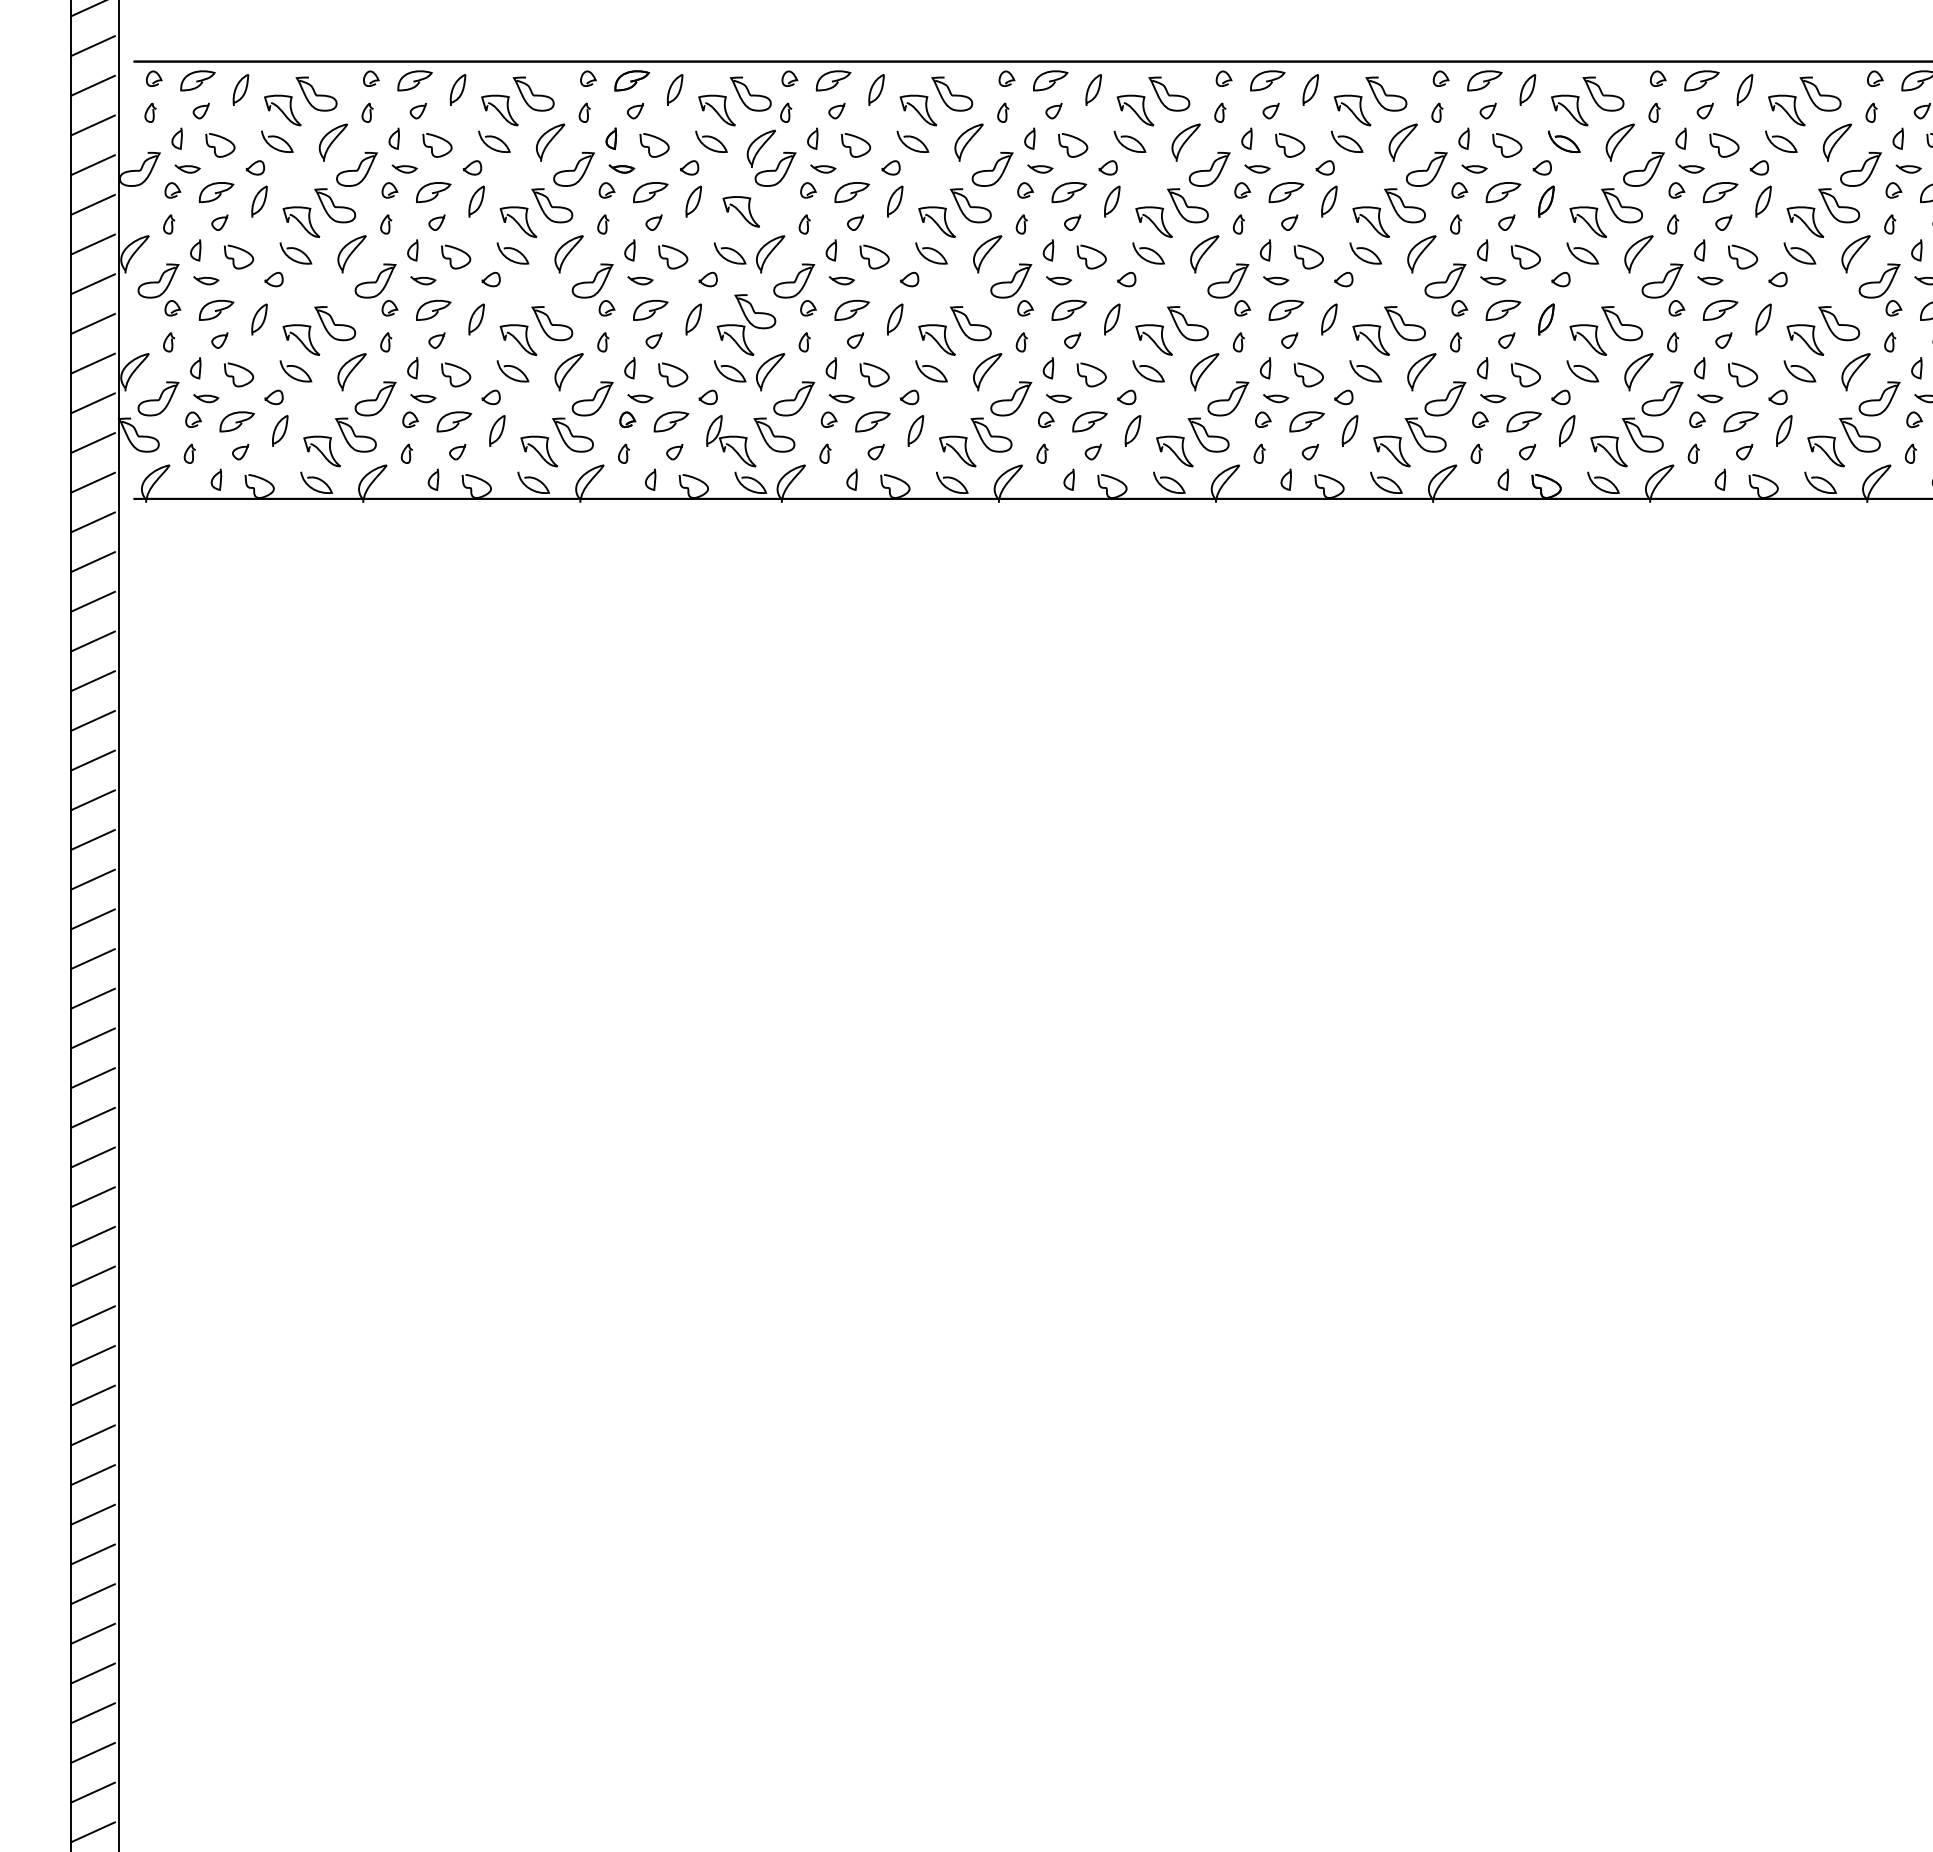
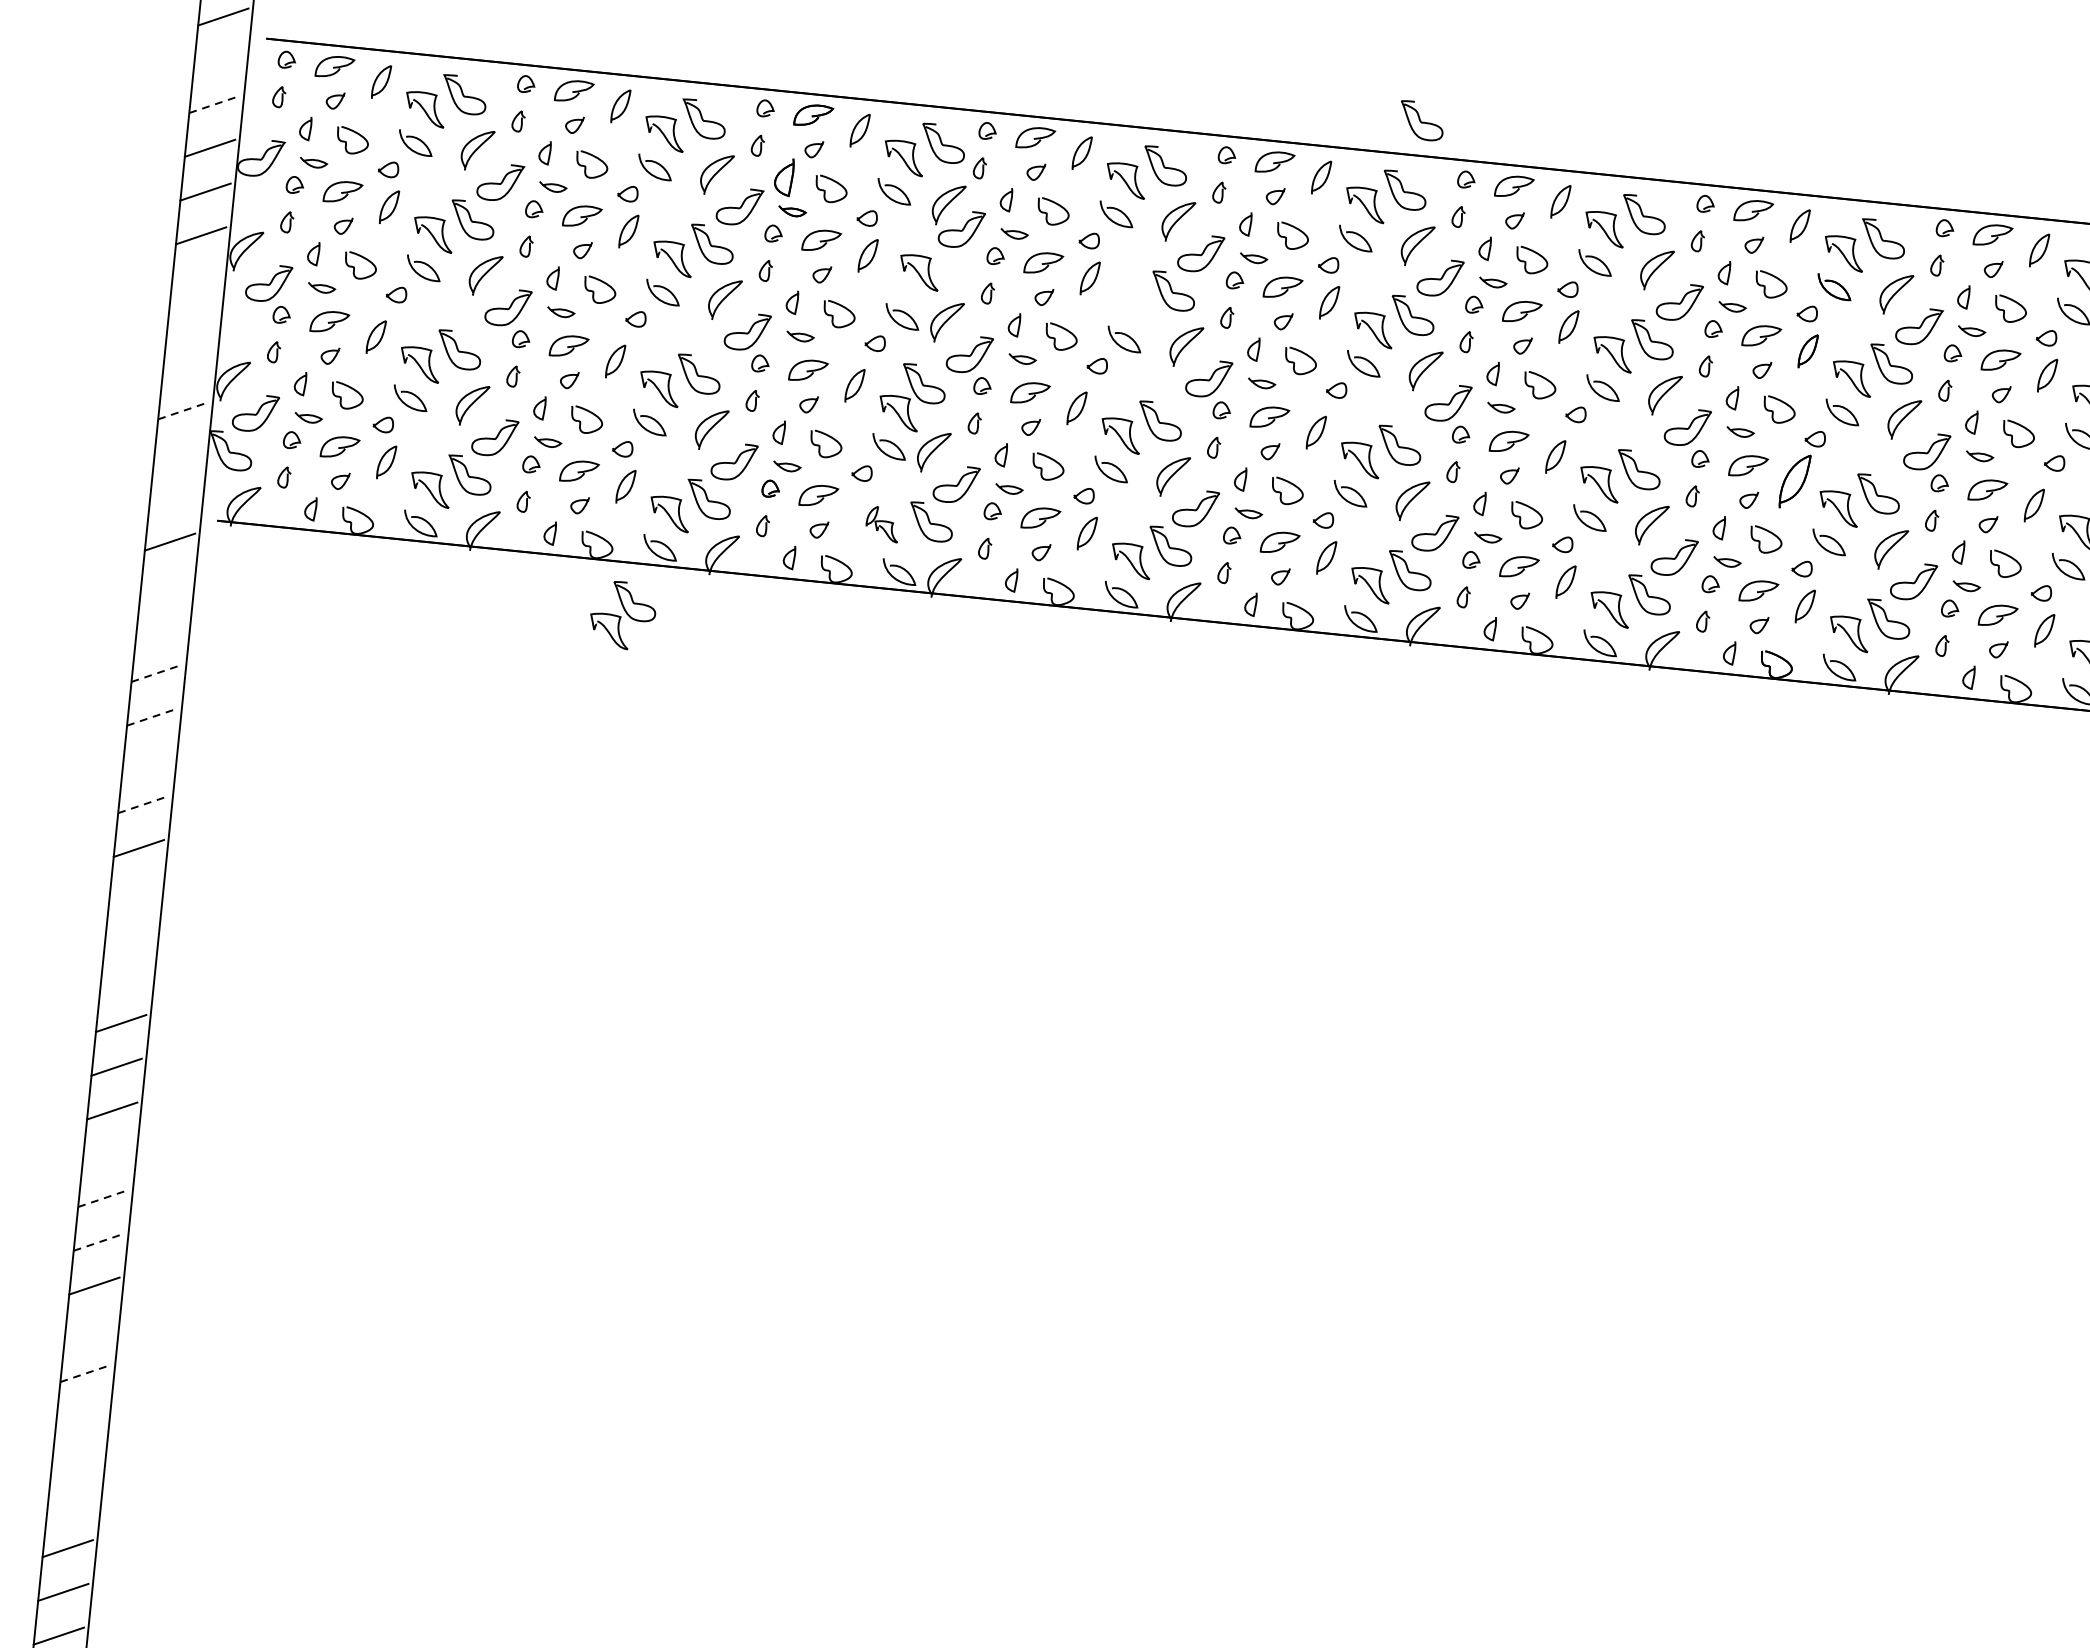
curve: (1177, 29) -> (1420, 120), added
line: (92, 85) -> (218, 60), removed
line: (93, 125) -> (214, 104), solid -> dashed
part: (611, 138) -> (784, 176), size x1.6
curve: (936, 221) -> (1133, 304), removed
line: (92, 284) -> (195, 279), removed
part: (1546, 319) -> (1795, 481), size x1.6
line: (92, 323) -> (191, 322), removed
line: (92, 363) -> (187, 366), removed
line: (93, 403) -> (183, 411), solid -> dashed
part: (731, 441) -> (882, 524), size x0.6
line: (92, 442) -> (178, 454), removed
line: (92, 482) -> (173, 498), removed
part: (506, 546) -> (623, 615), added
line: (92, 562) -> (164, 586), removed
line: (92, 601) -> (160, 629), removed
line: (93, 641) -> (157, 673), solid -> dashed
line: (93, 681) -> (152, 717), solid -> dashed
line: (92, 720) -> (147, 760), removed
line: (93, 760) -> (143, 804), solid -> dashed
line: (92, 839) -> (133, 891), removed
line: (92, 879) -> (129, 935), removed
line: (92, 919) -> (124, 979), removed
line: (92, 1078) -> (107, 1155), removed
line: (93, 1117) -> (103, 1198), solid -> dashed
line: (93, 1157) -> (99, 1242), solid -> dashed
line: (92, 1236) -> (89, 1329), removed
line: (93, 1276) -> (86, 1373), solid -> dashed
line: (92, 1316) -> (80, 1417), removed
line: (92, 1355) -> (76, 1460), removed
line: (92, 1395) -> (71, 1504), removed

